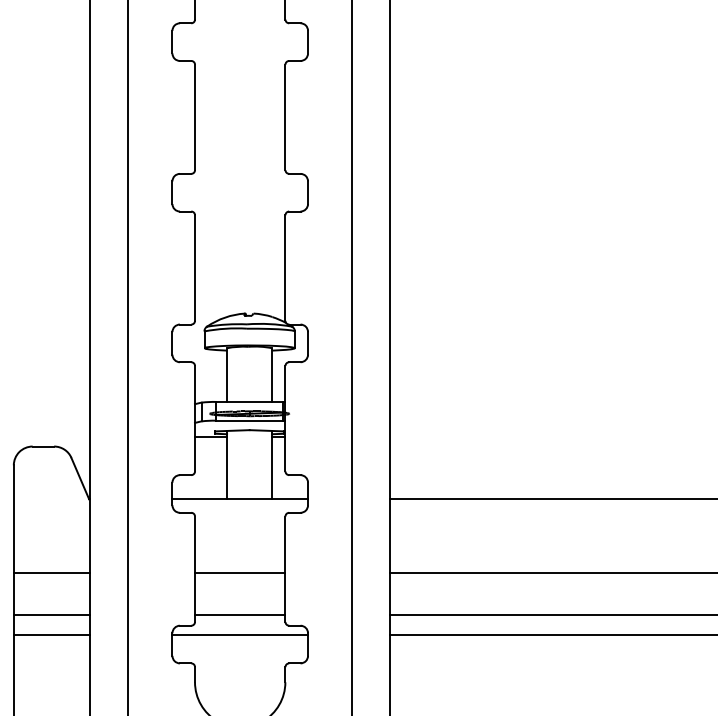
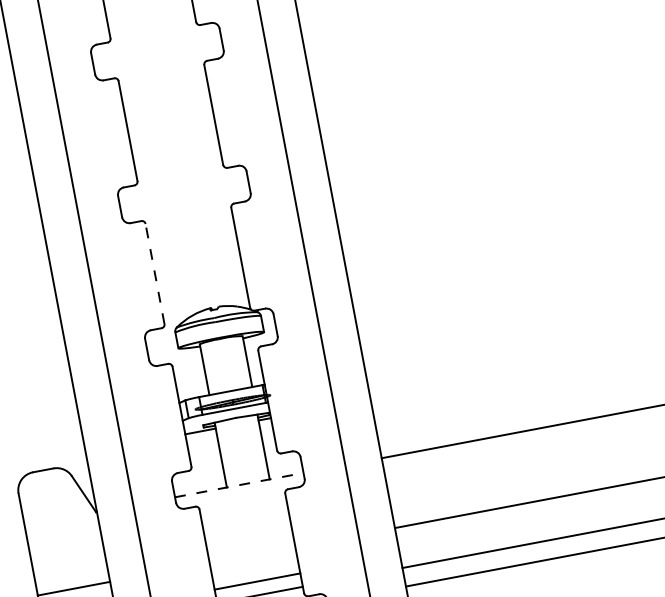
line: (195, 268) -> (155, 274), solid -> dashed
line: (240, 499) -> (239, 485), solid -> dashed
line: (240, 572) -> (257, 581), moved

